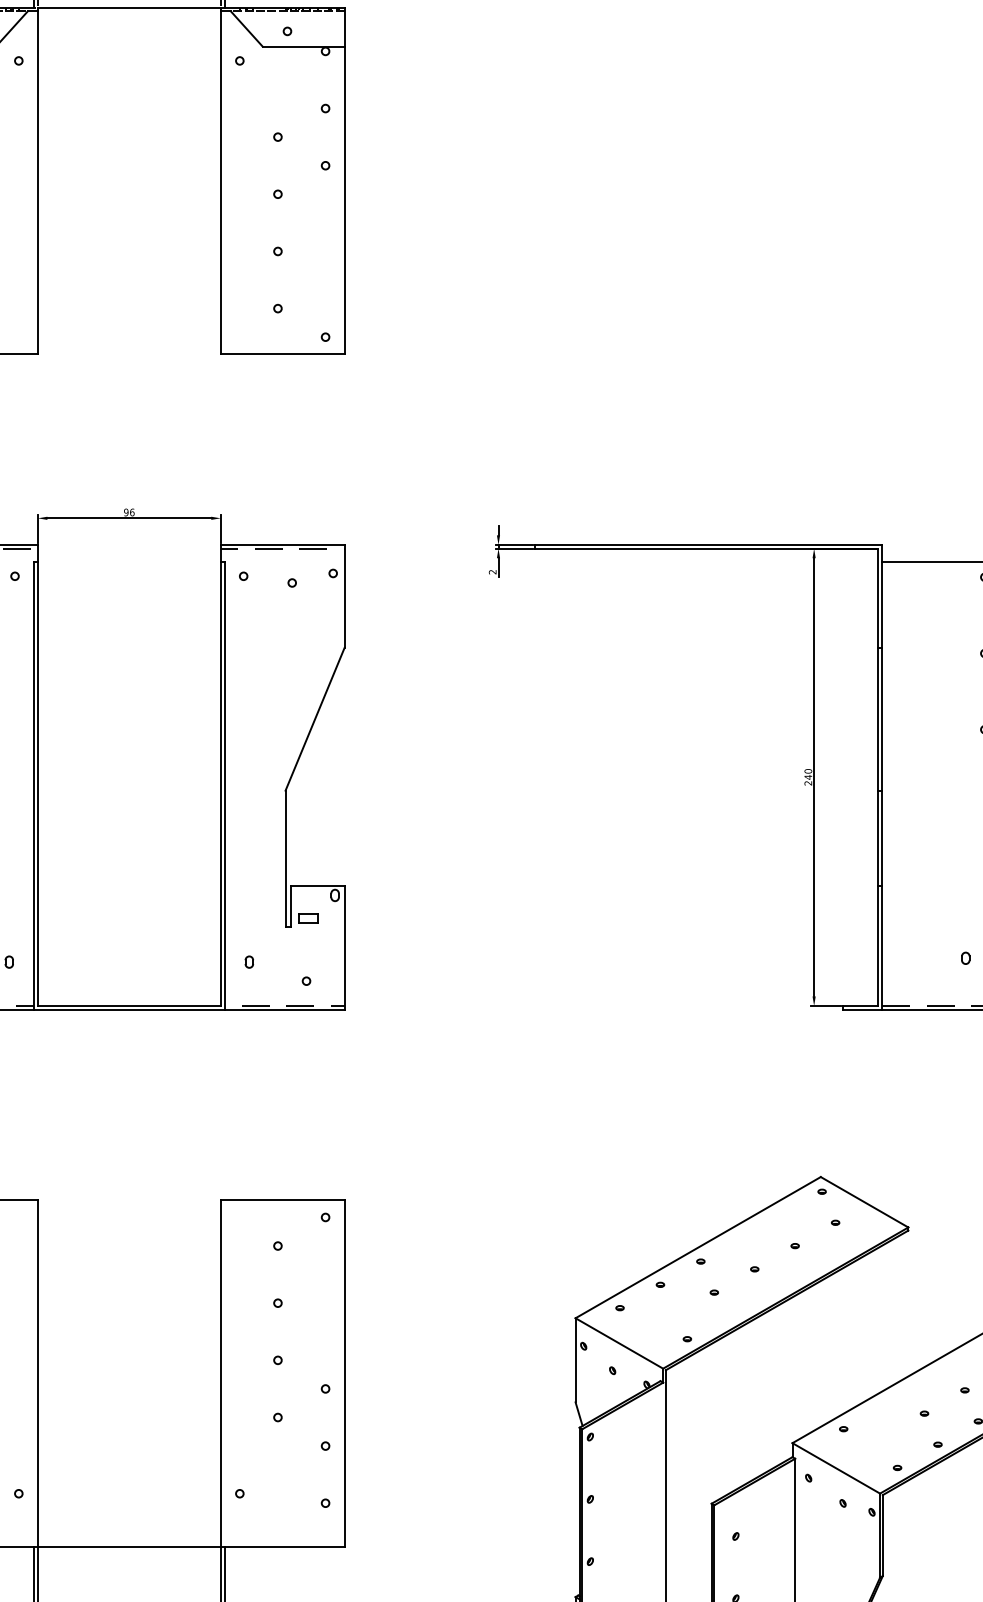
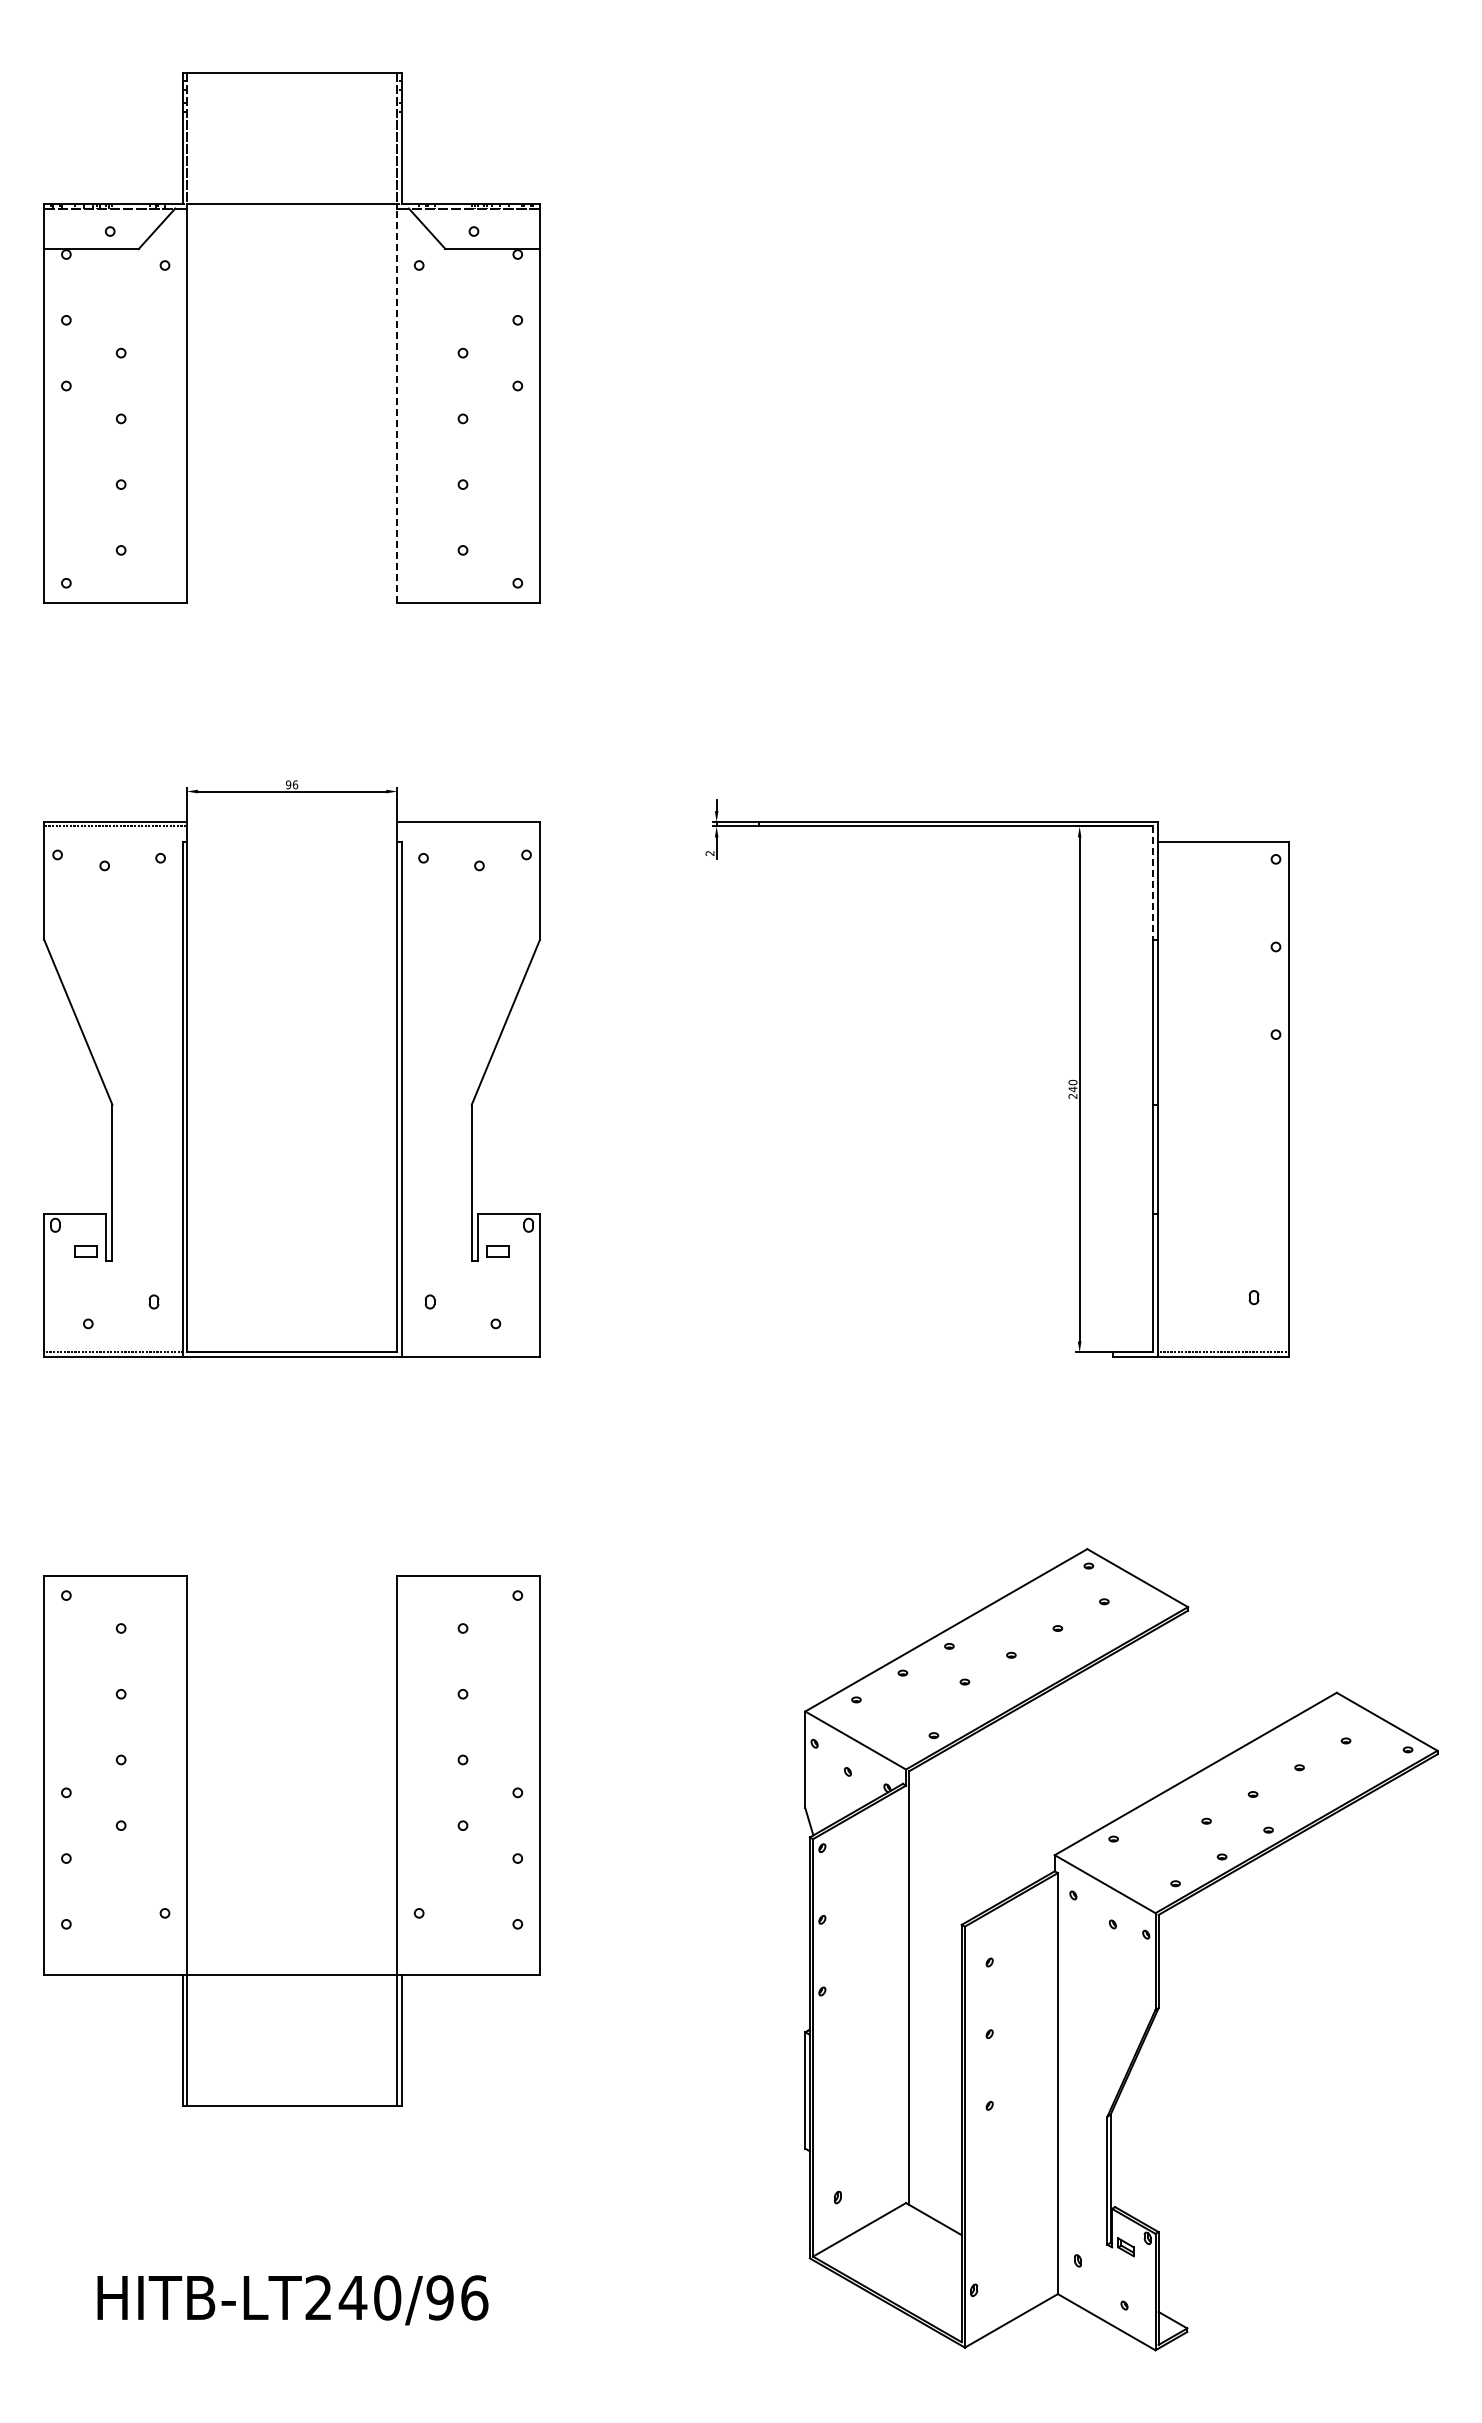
line: (220, 182) -> (397, 405), solid -> dashed
line: (282, 548) -> (468, 826), removed
line: (878, 598) -> (1153, 883), solid -> dashed
line: (284, 1006) -> (470, 1352), removed

